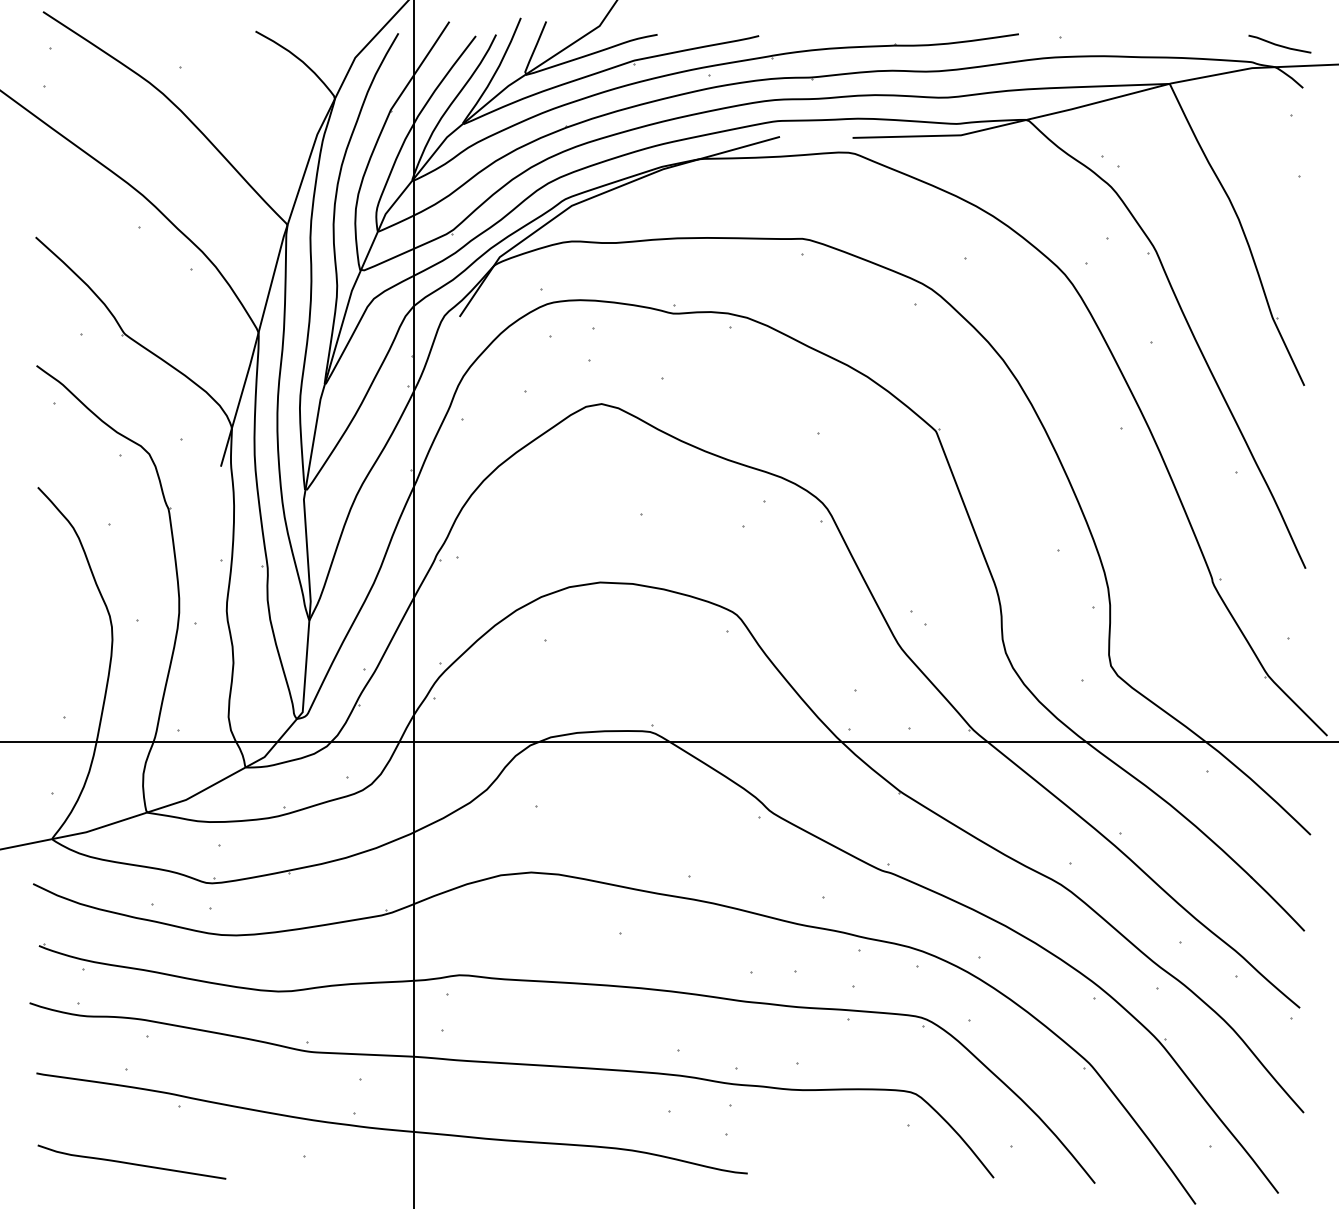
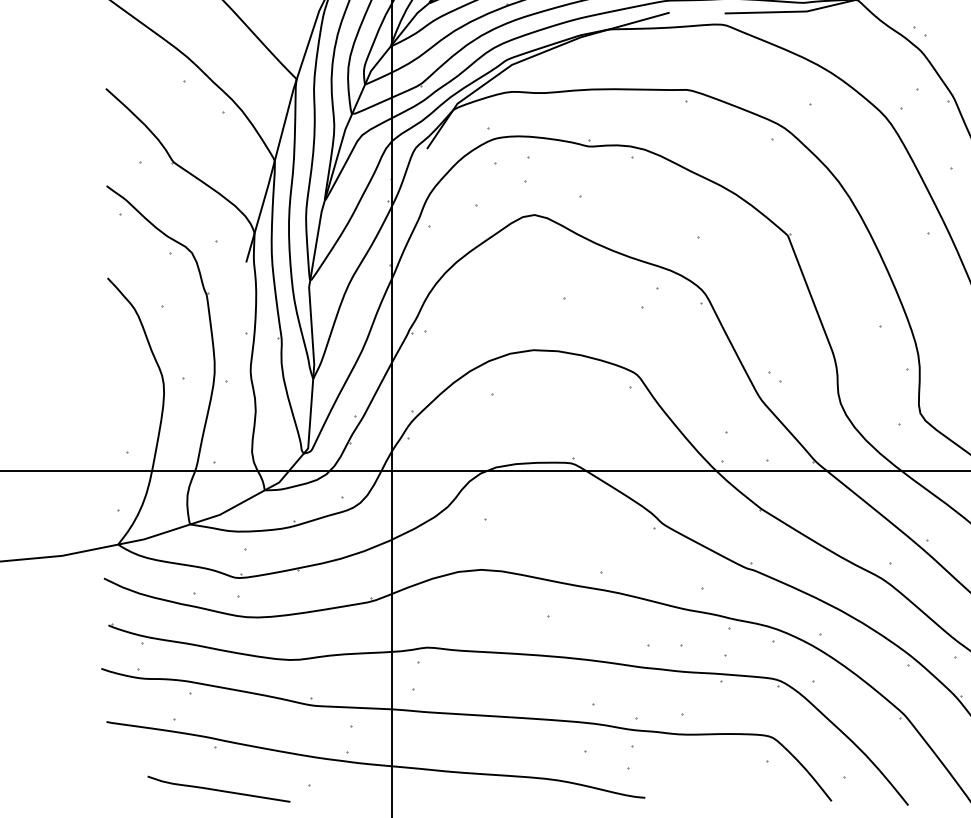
curve: (131, 1162) -> (218, 789), moved

